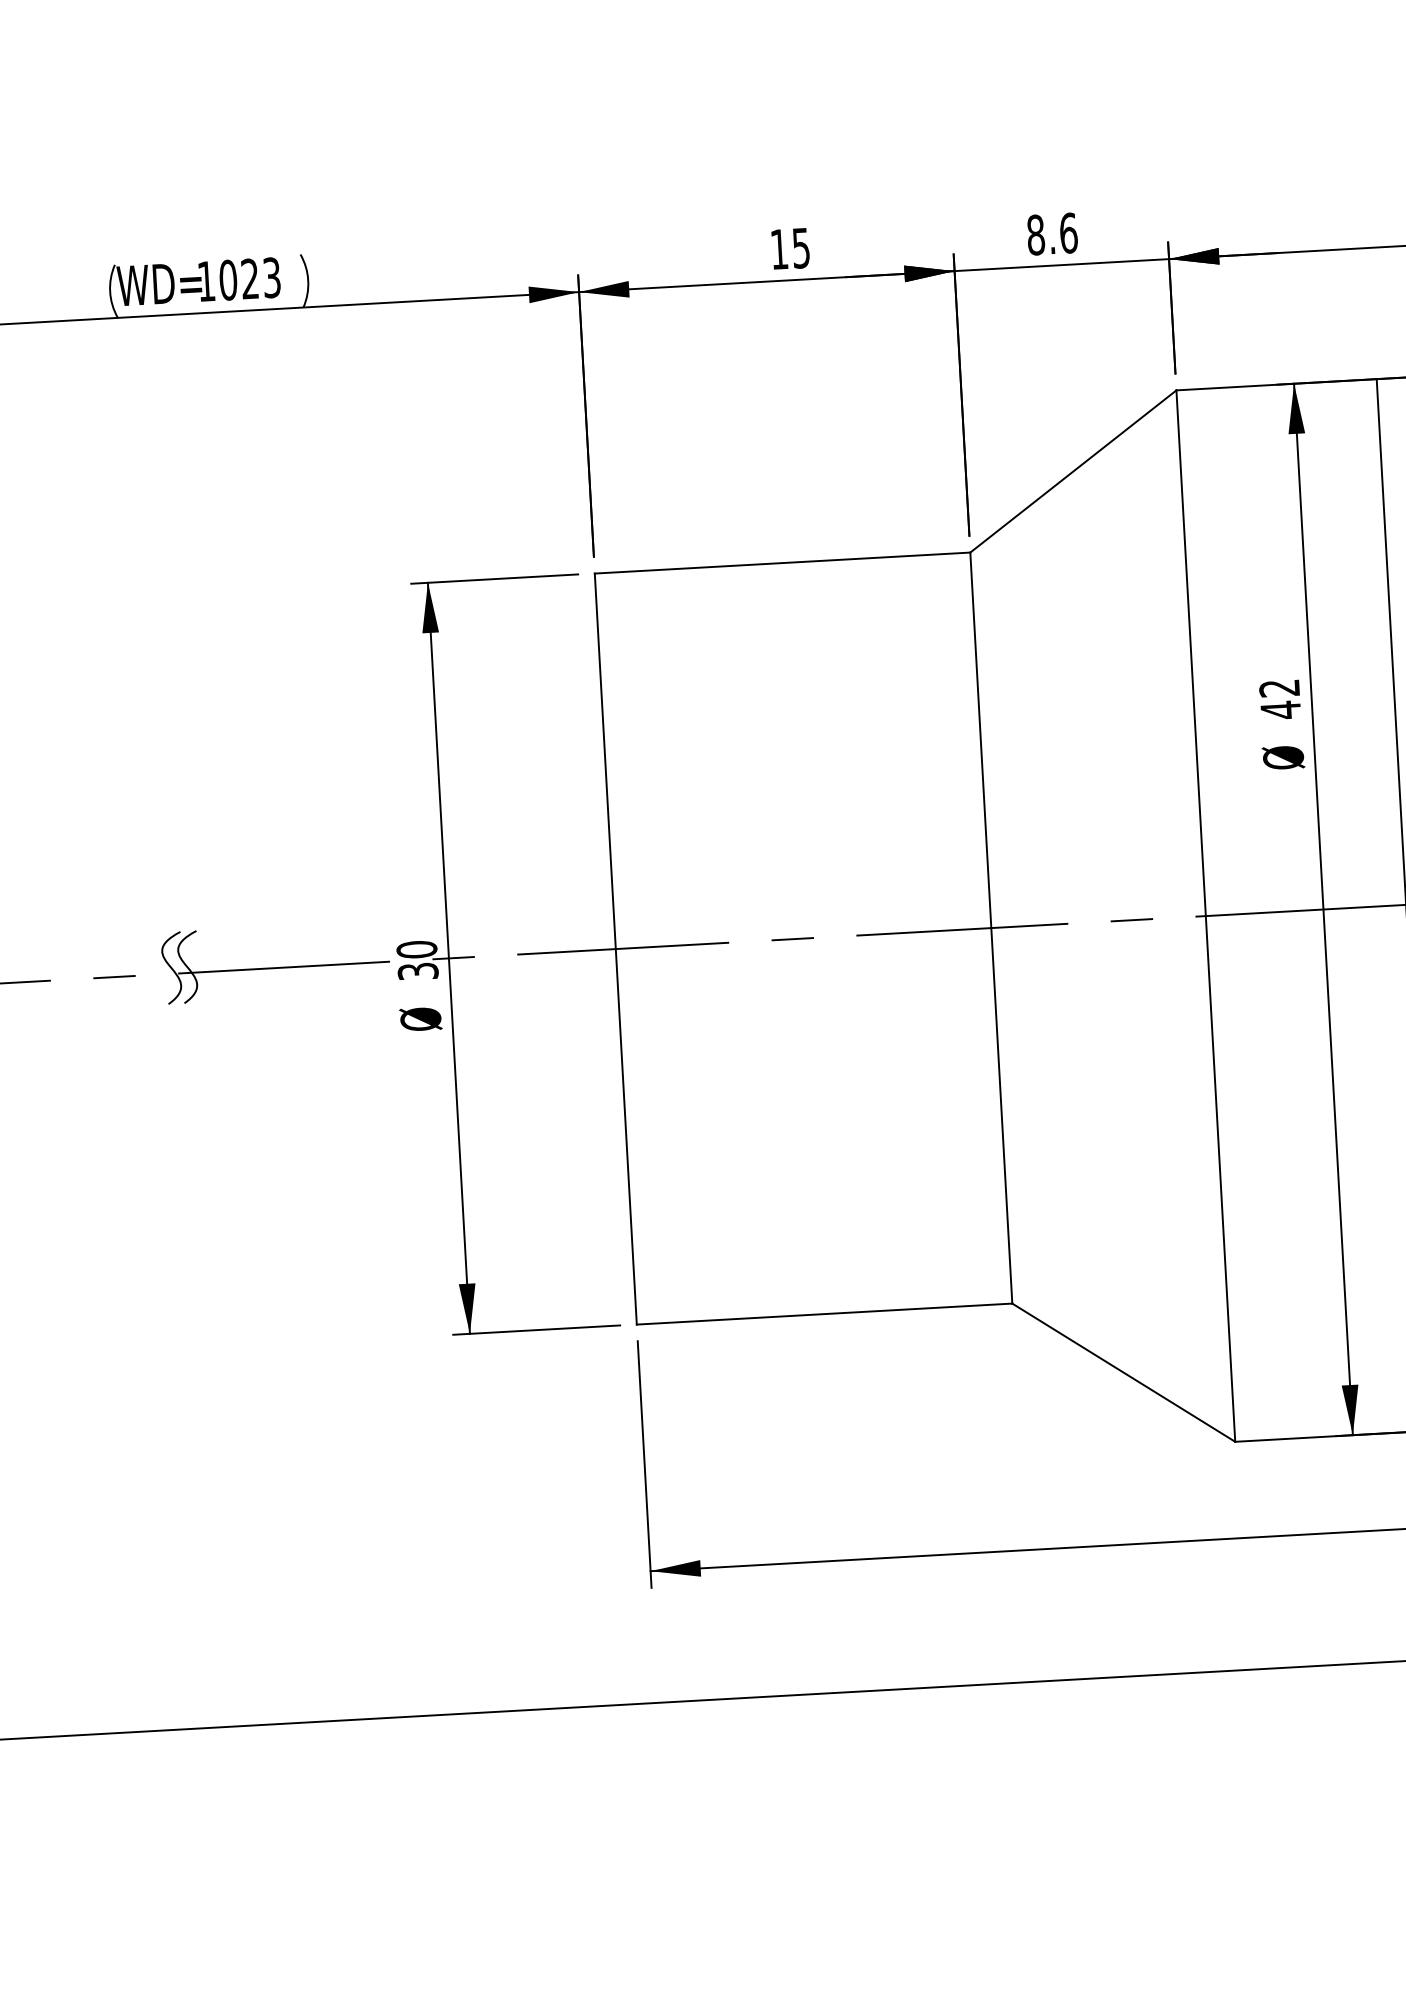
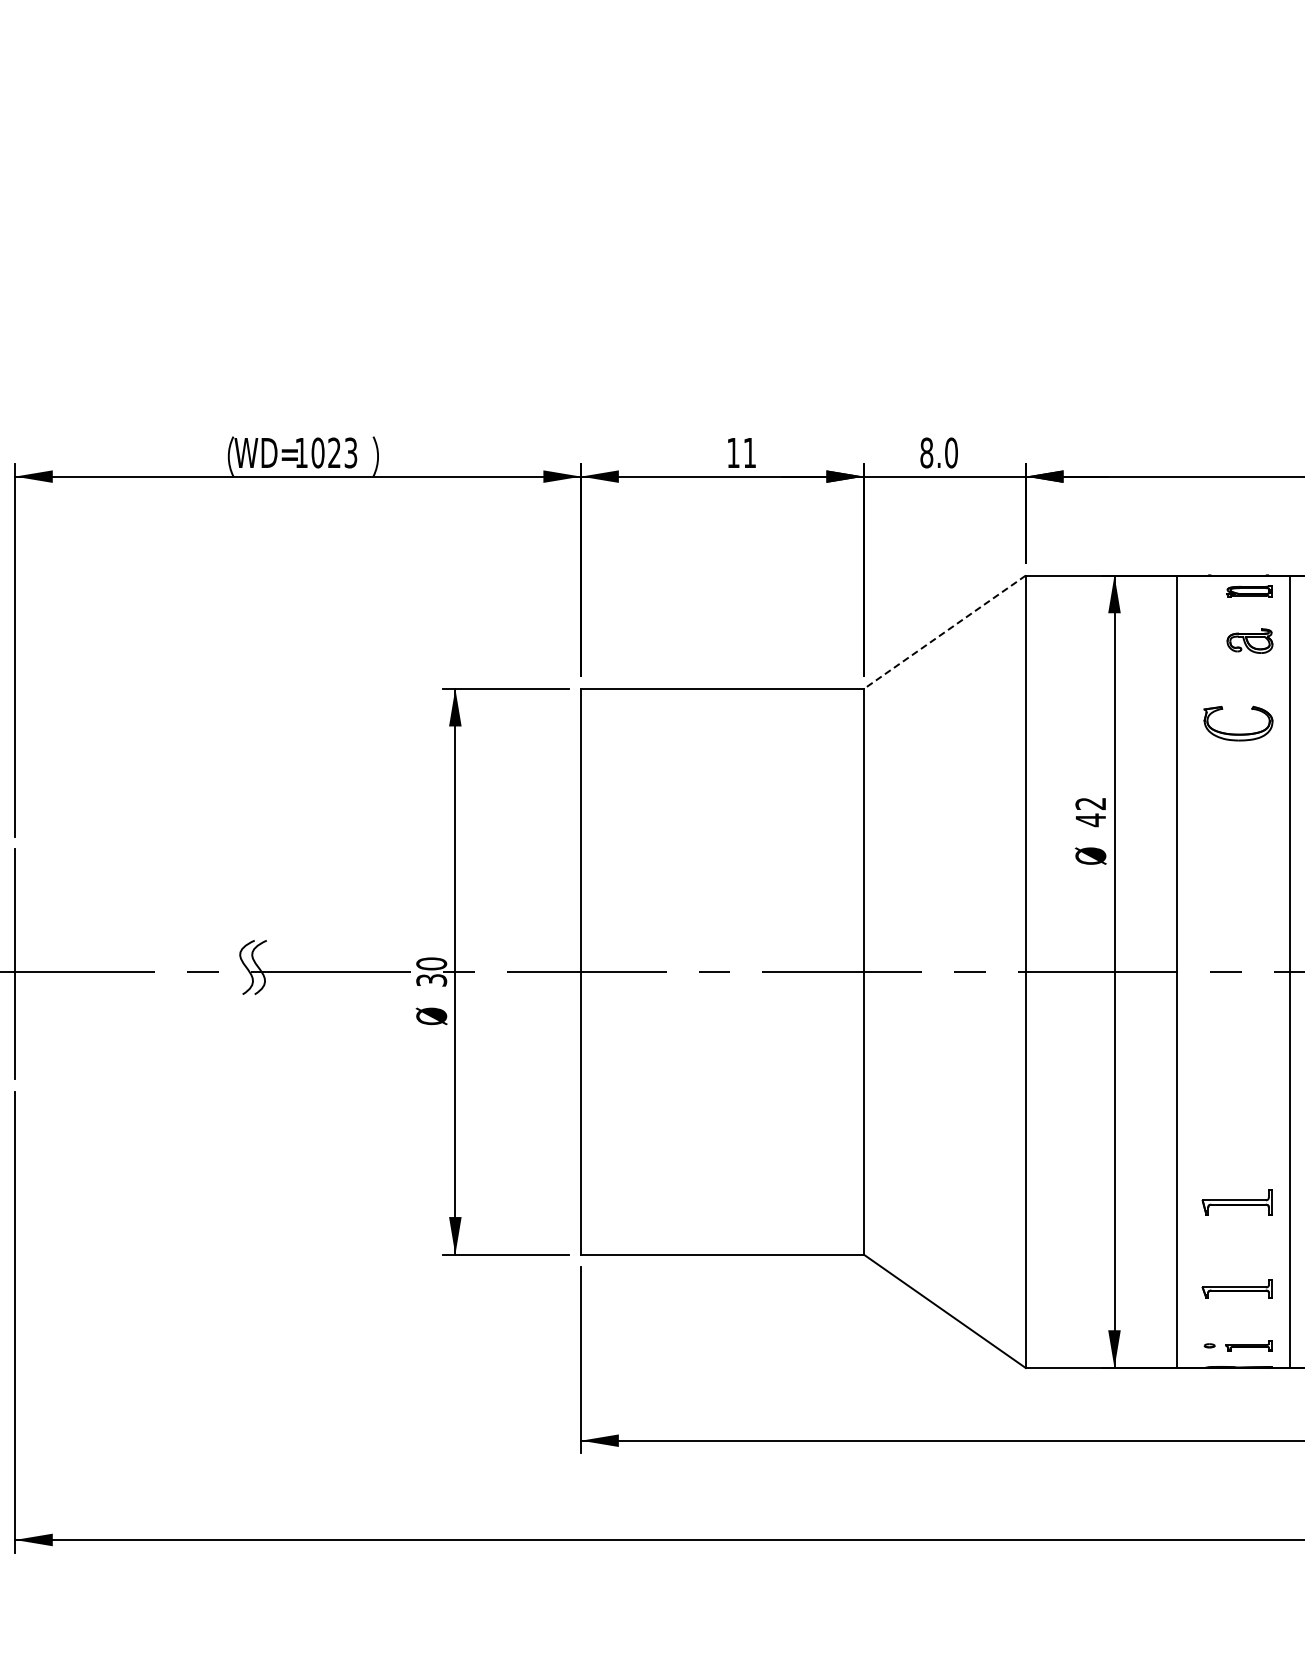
text: (1068, 232) -> (951, 452), 8.6 -> 8.0
text: (800, 248) -> (749, 453), 15 -> 11
line: (1072, 471) -> (944, 632), solid -> dashed

